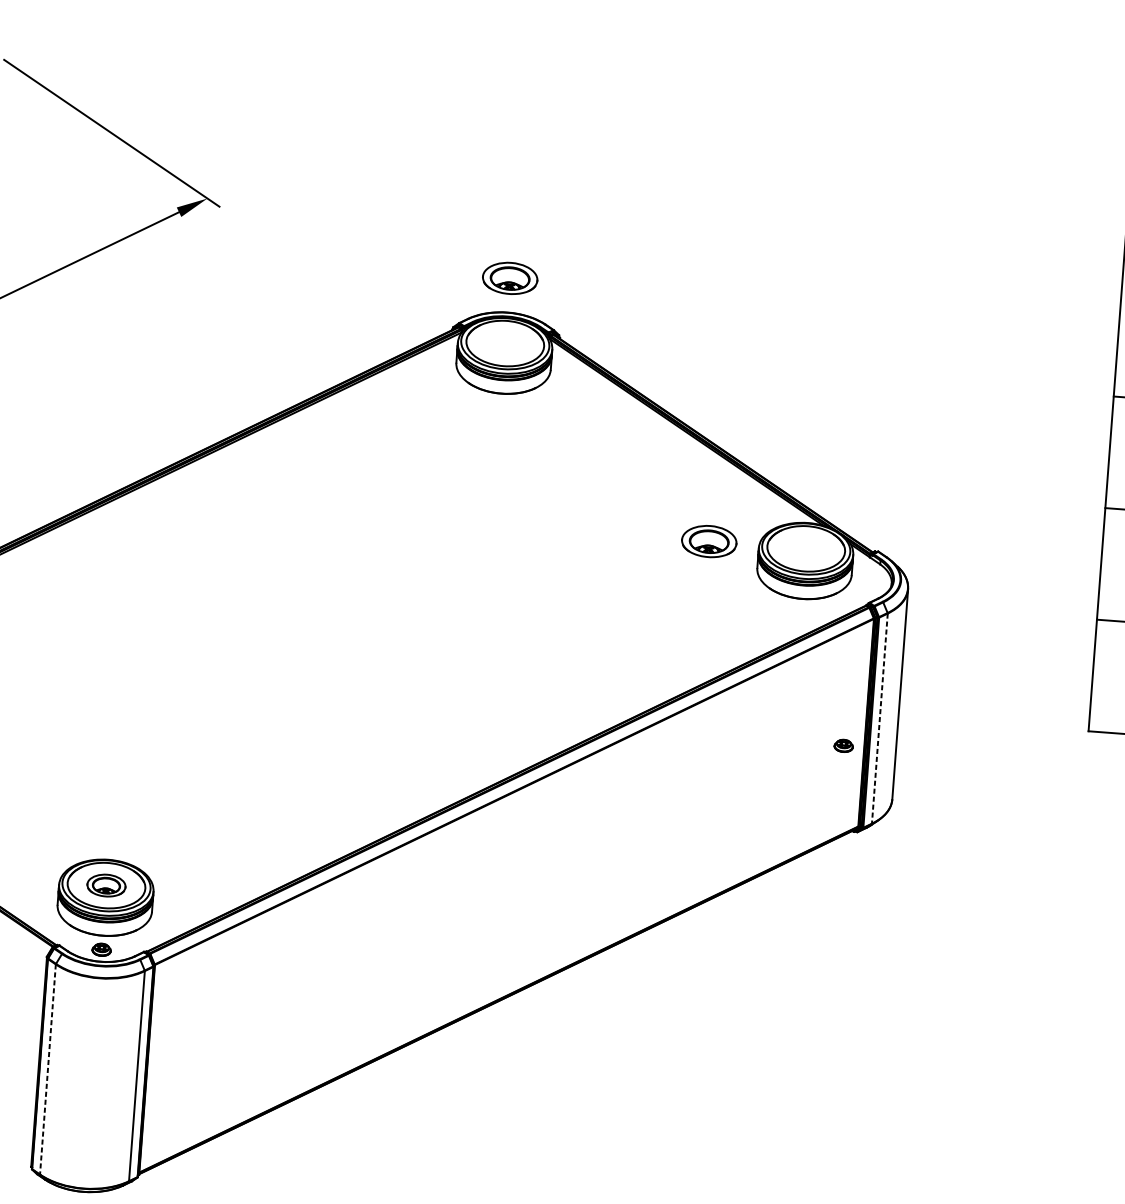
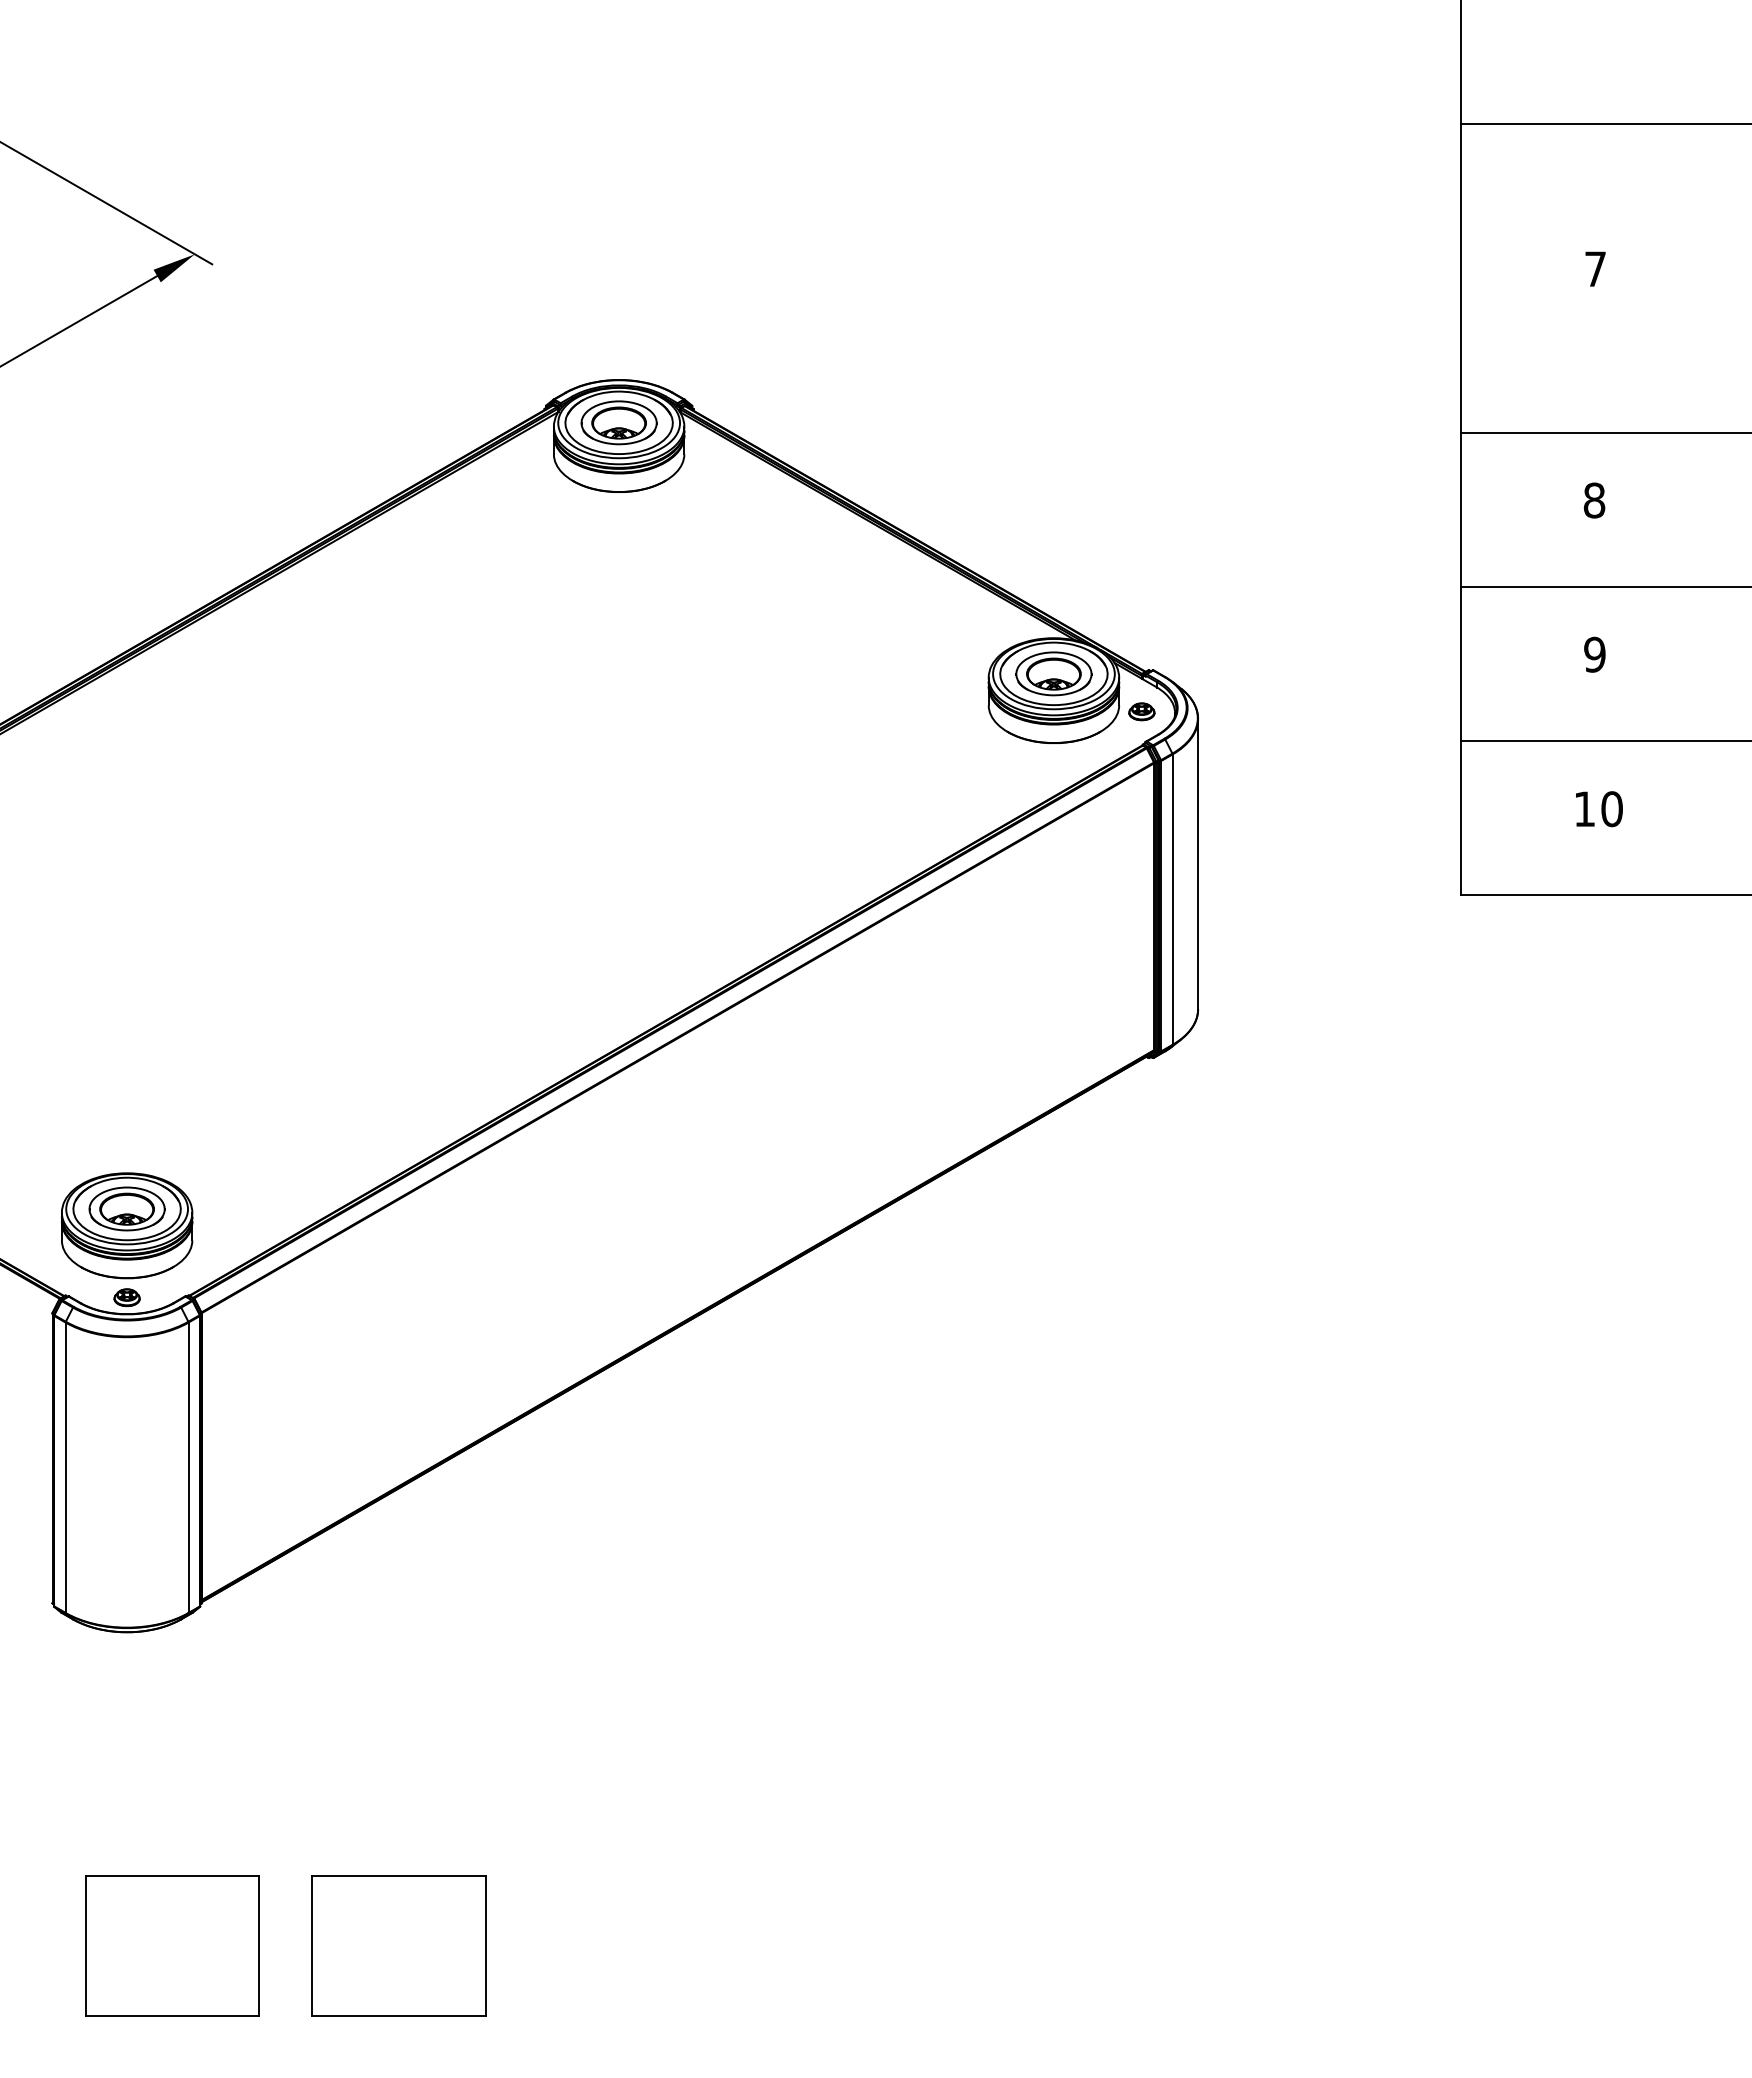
part: (509, 278) -> (618, 422), moved
part: (708, 541) -> (1053, 673), moved
line: (879, 719) -> (1172, 900), dashed -> solid
part: (843, 745) -> (1141, 711), moved
part: (106, 885) -> (126, 1208), size x1.43
line: (47, 1070) -> (65, 1468), dashed -> solid

